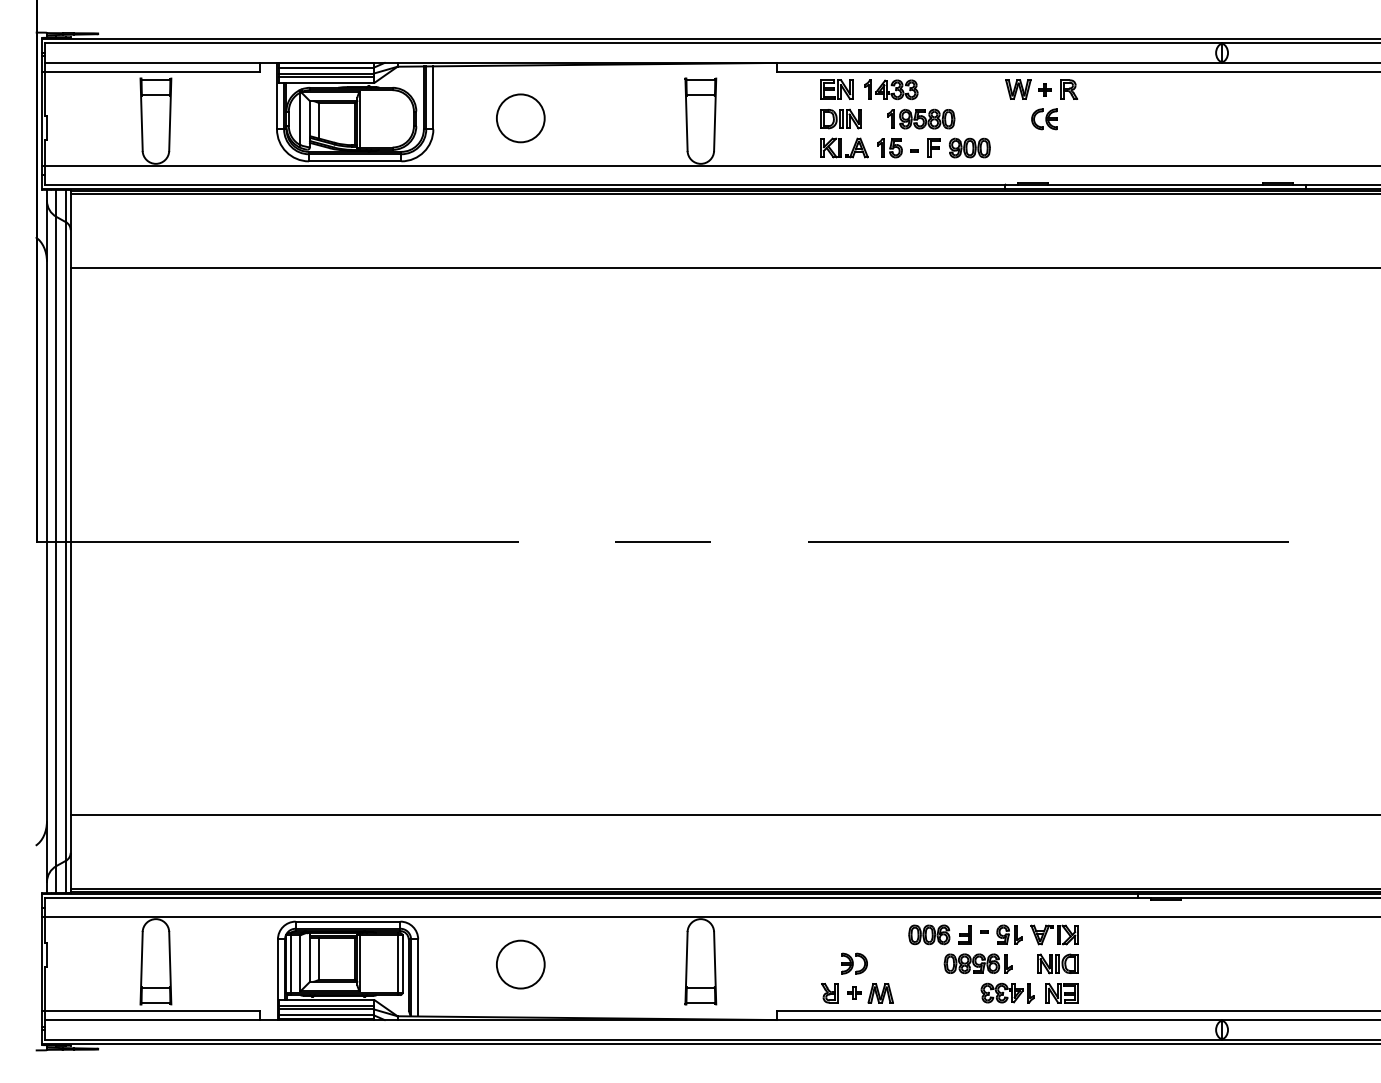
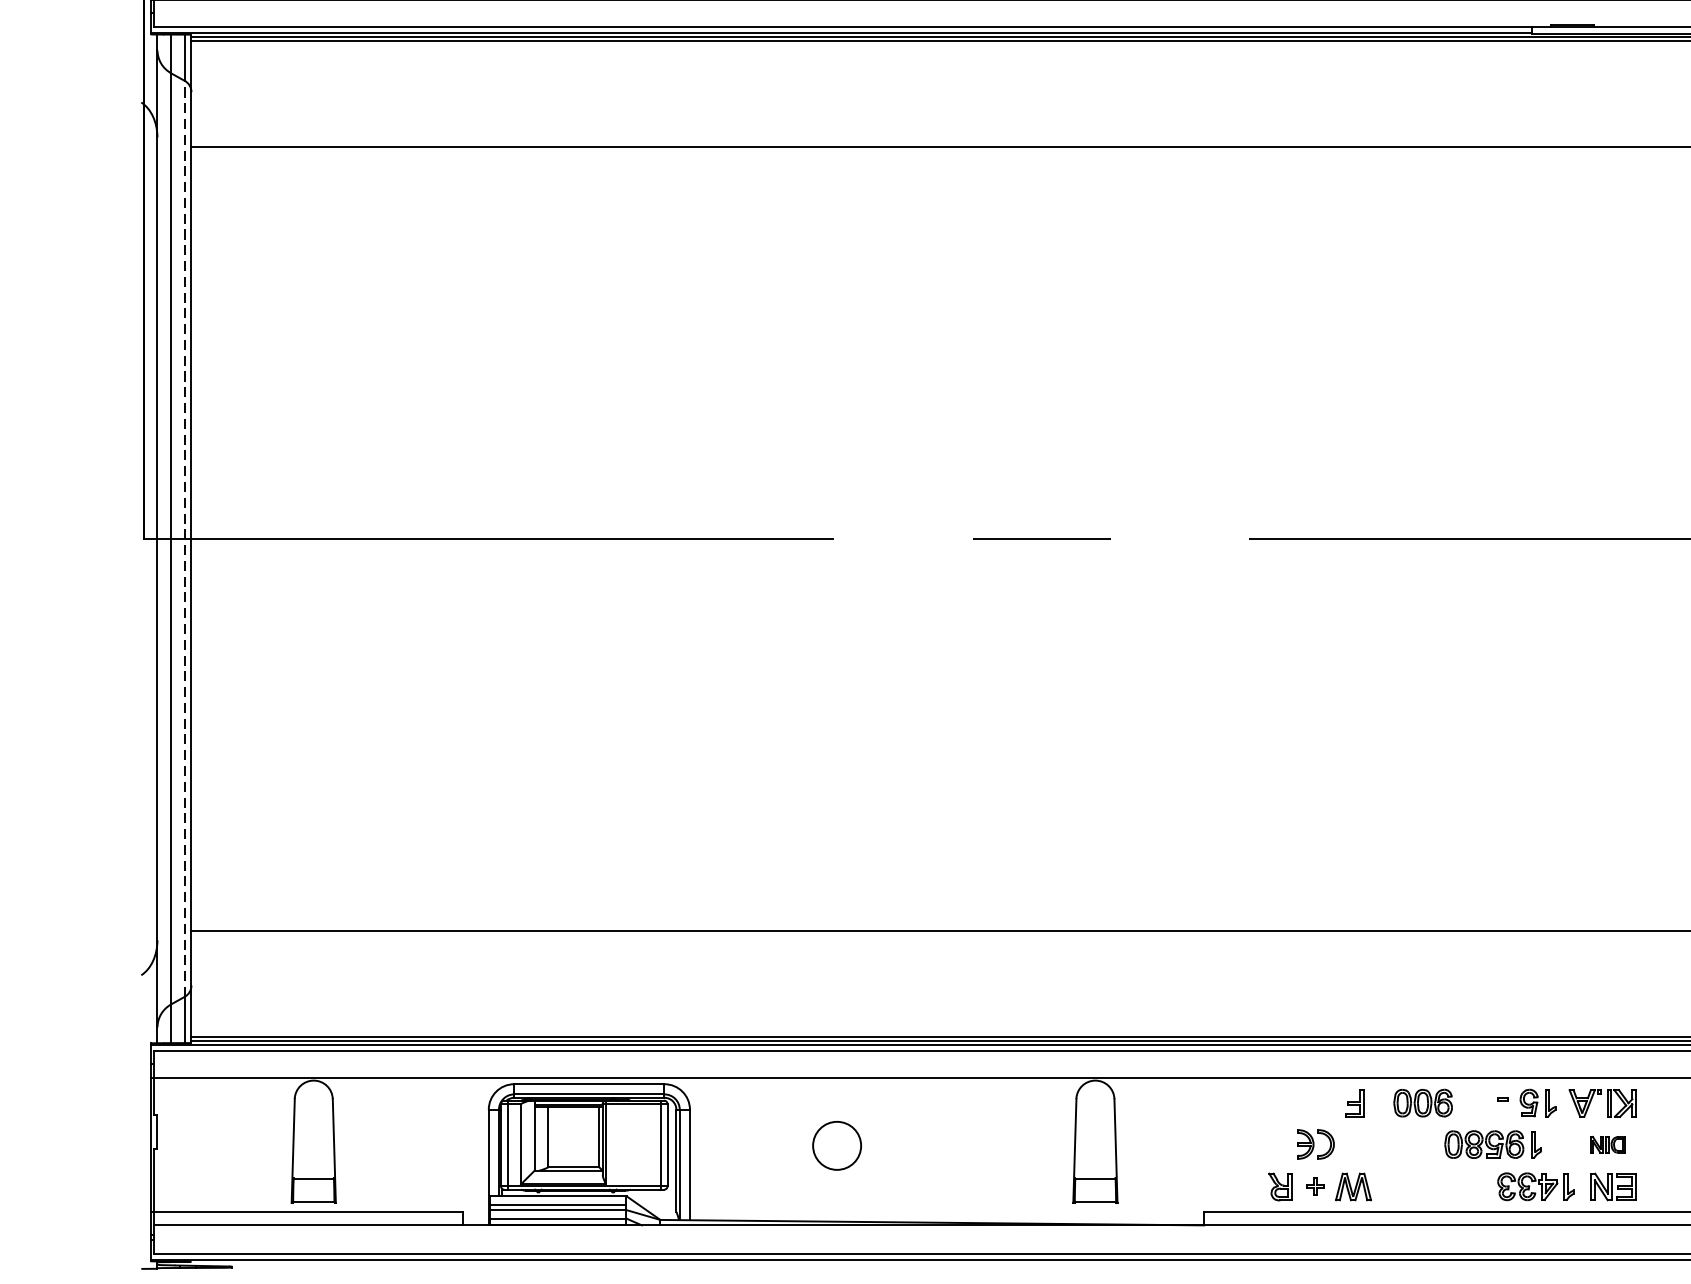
line: (65, 541) -> (184, 538), solid -> dashed
part: (964, 934) -> (1354, 1102), moved
part: (1057, 963) -> (1607, 1144), size x0.6
circle: (520, 964) -> (836, 1145), size x0.7

